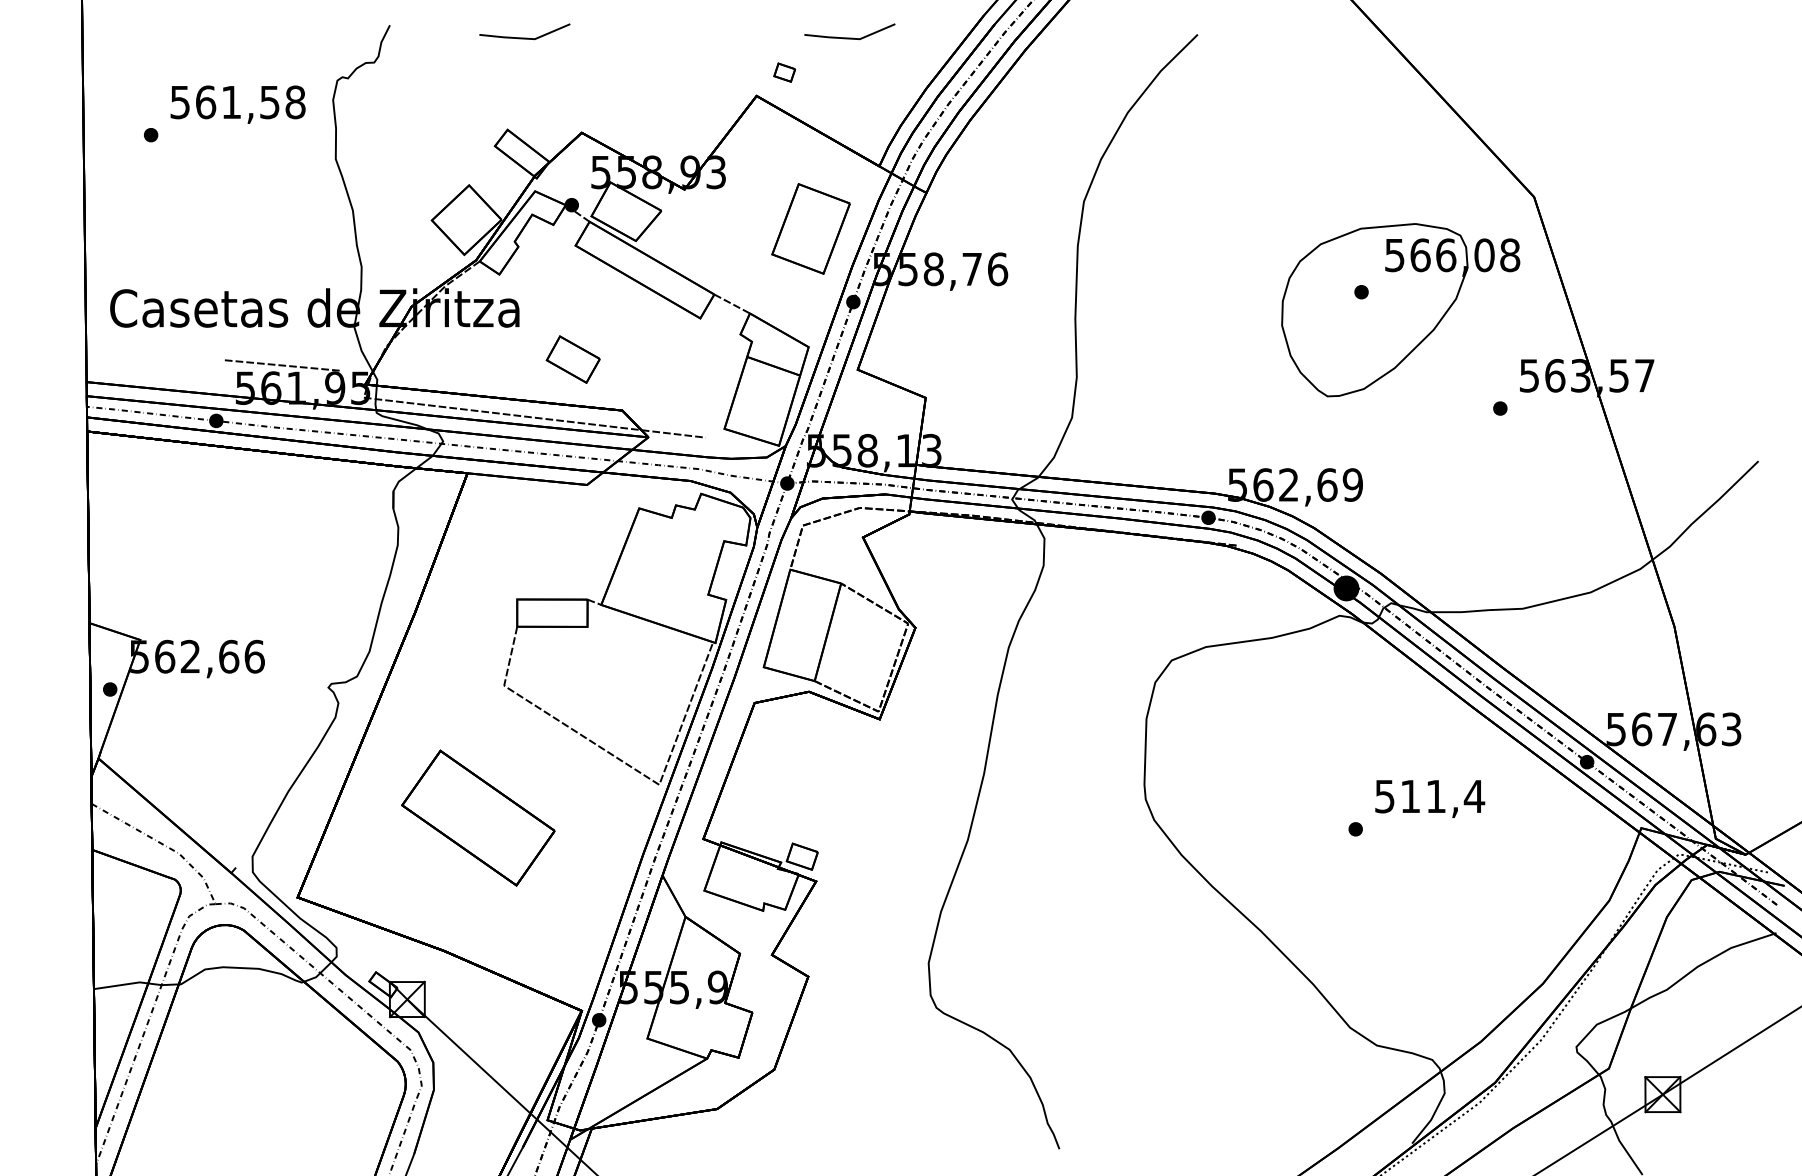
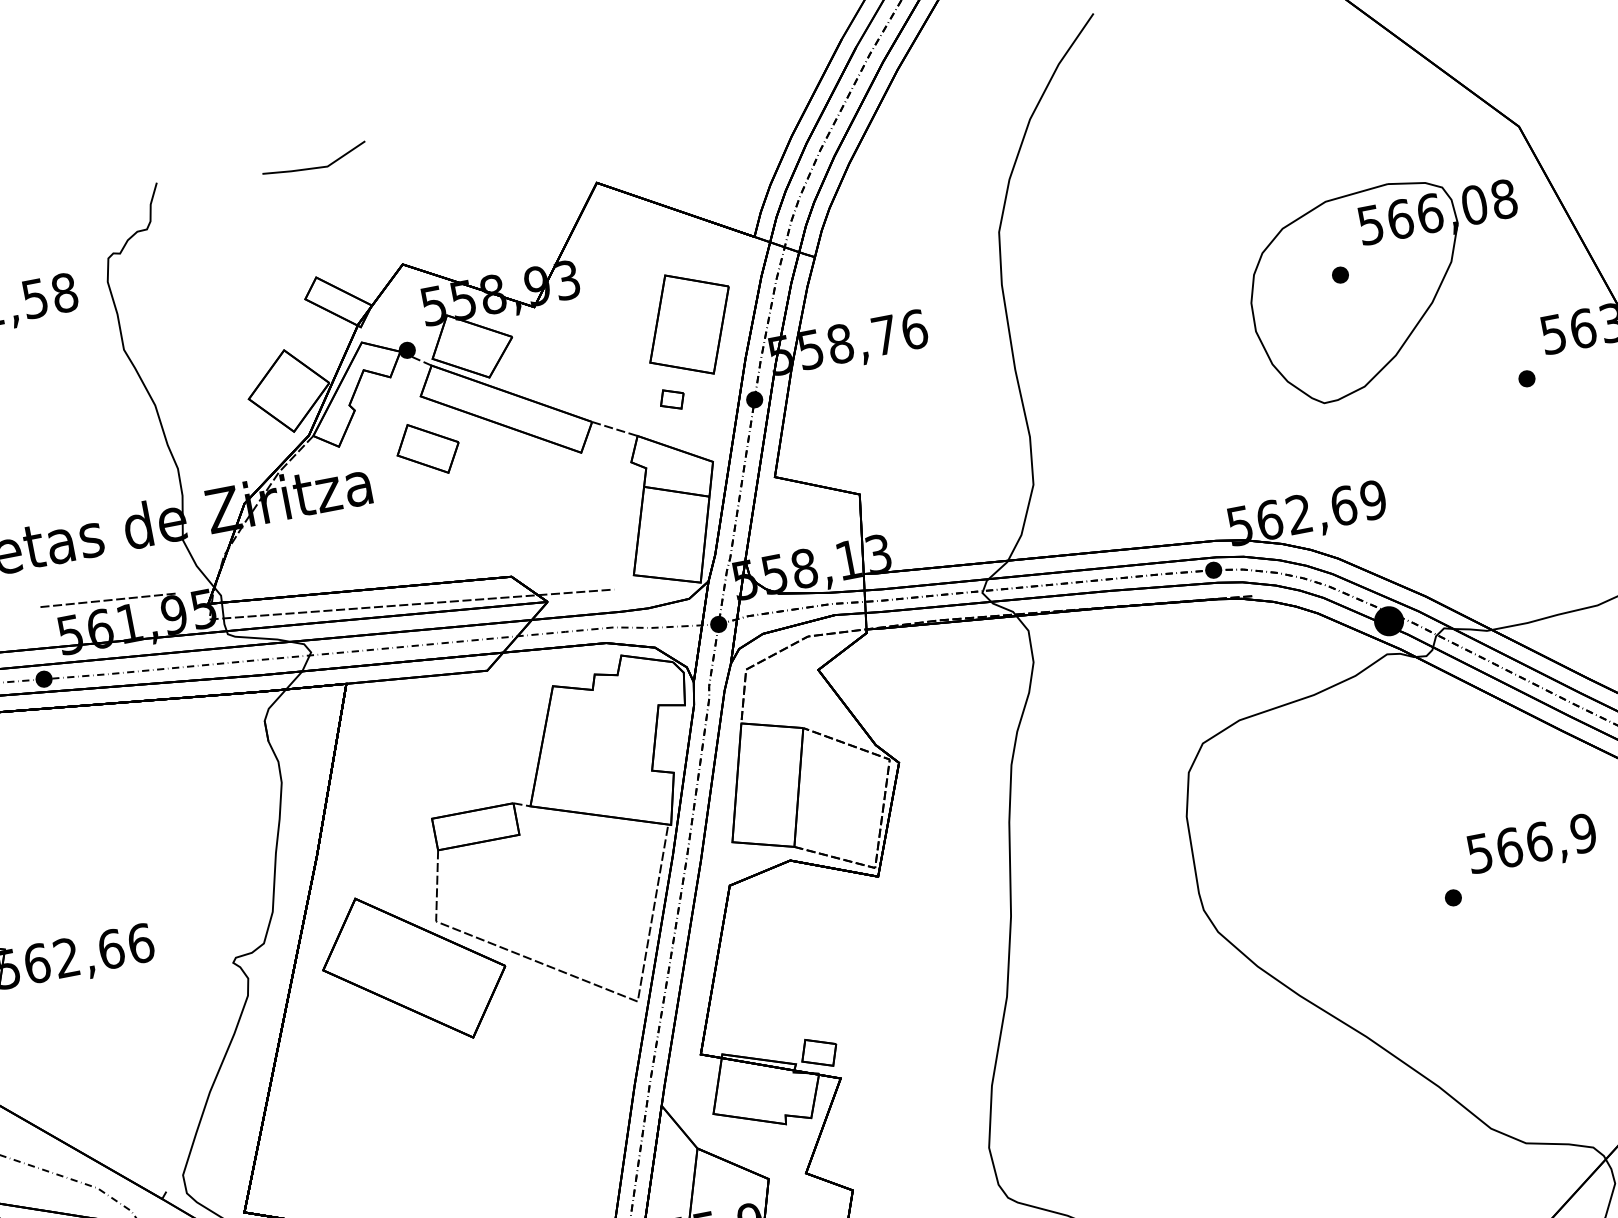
line: (849, 37) -> (691, 94), removed
part: (784, 72) -> (671, 399), moved
part: (572, 359) -> (427, 448), moved
text: (1442, 796) -> (1546, 840), 511,4 -> 566,9
part: (478, 817) -> (414, 967), moved

